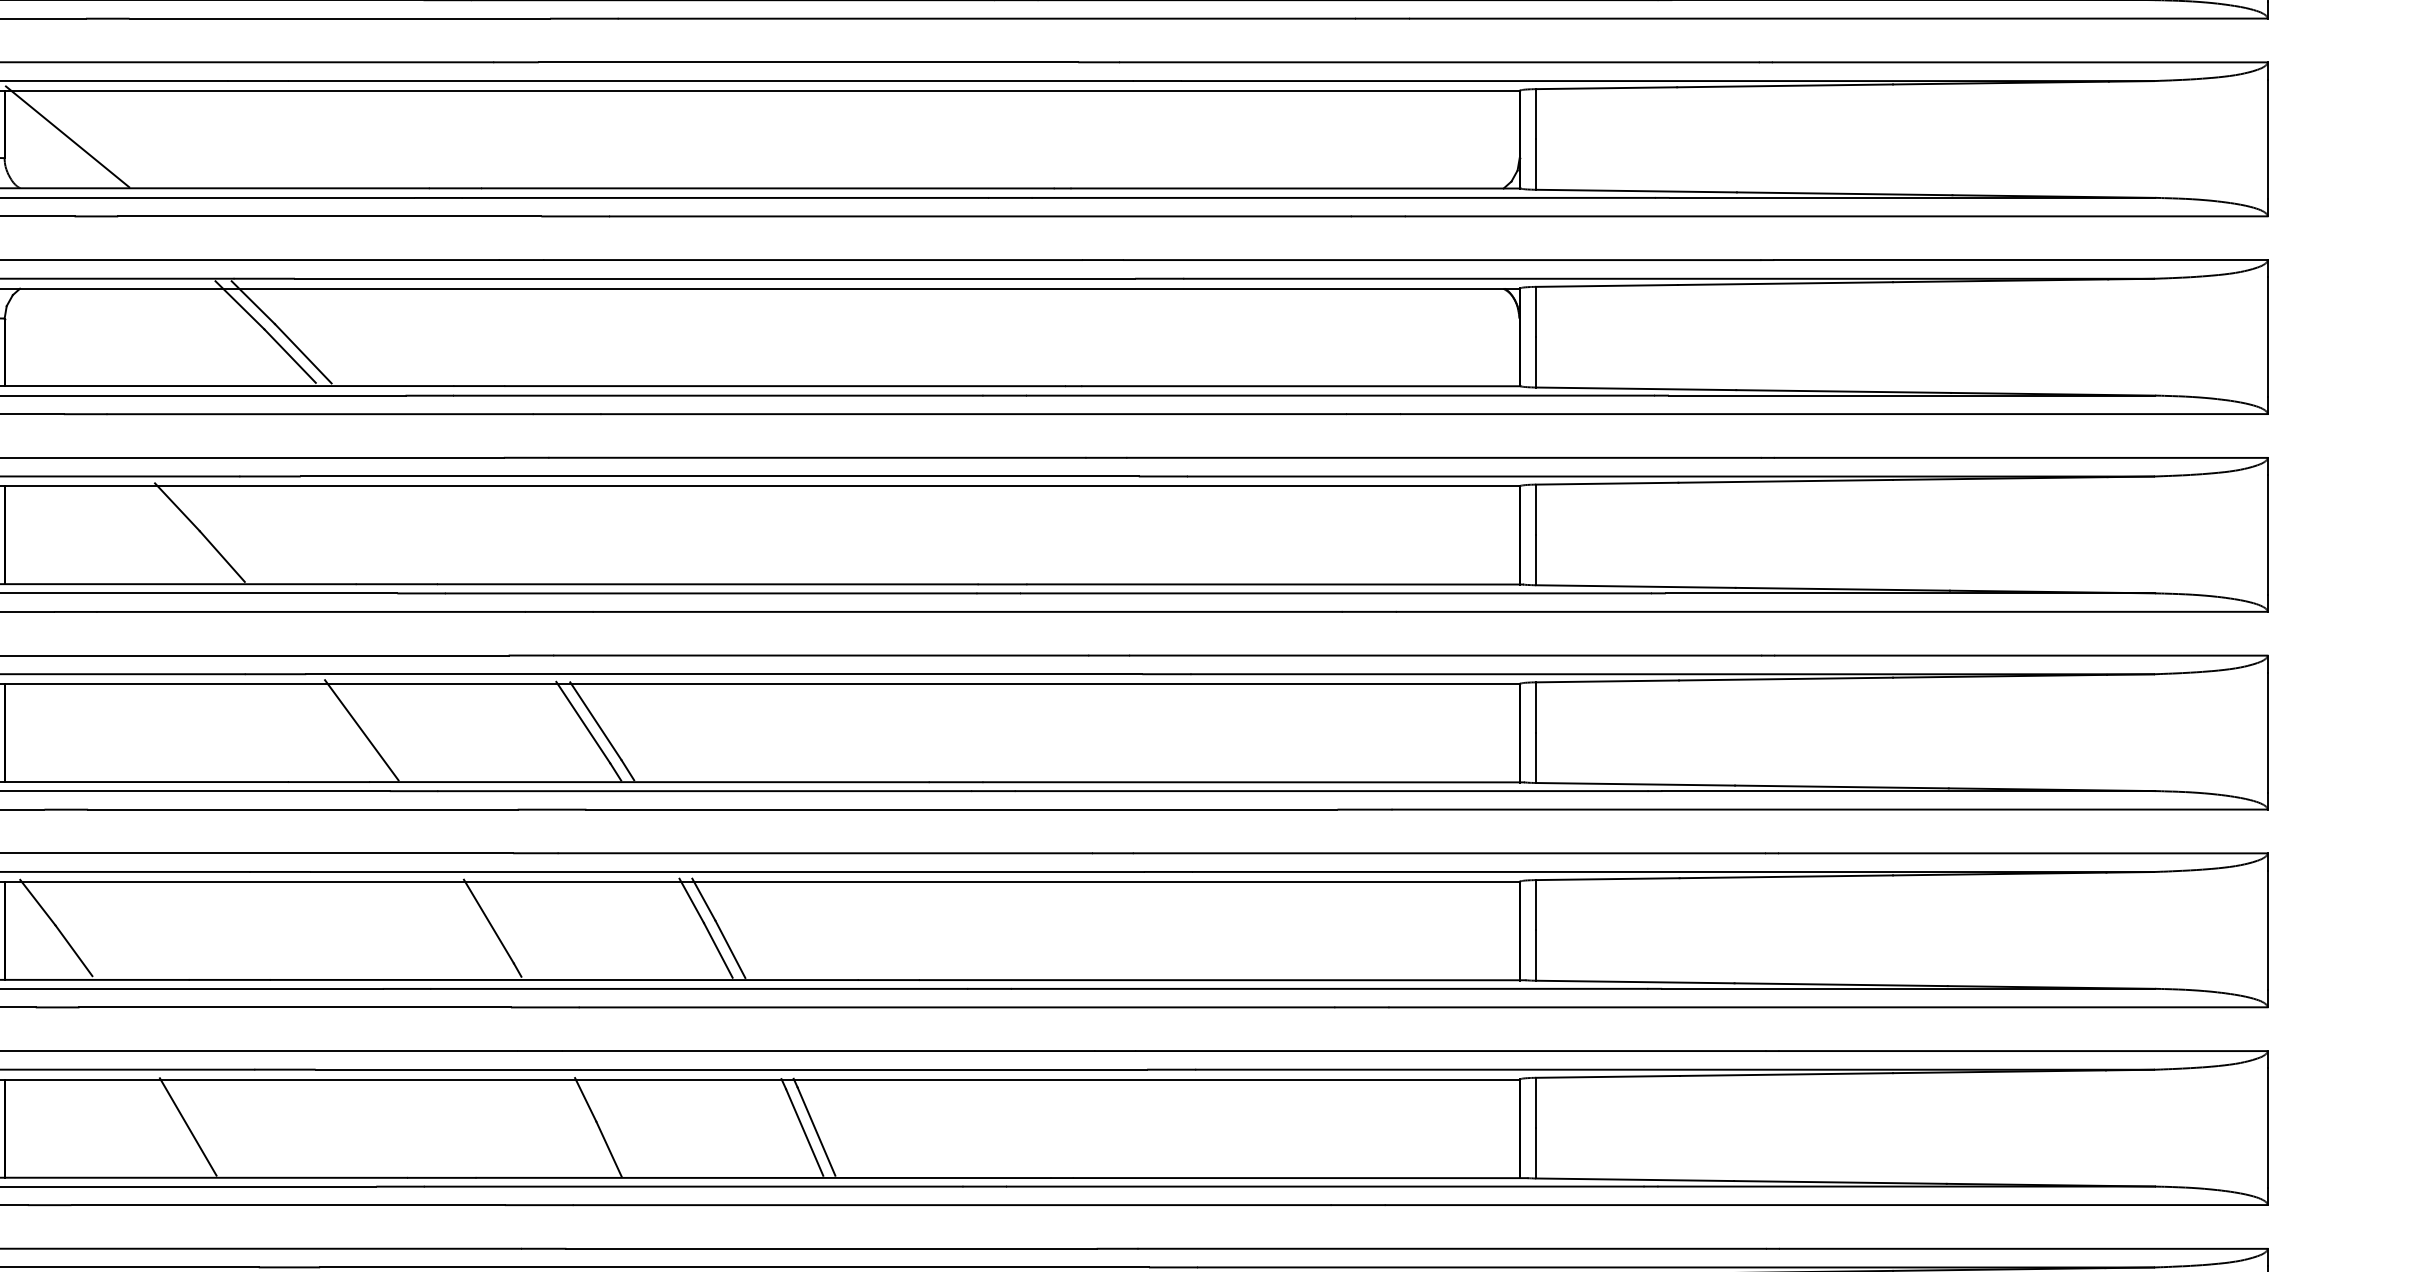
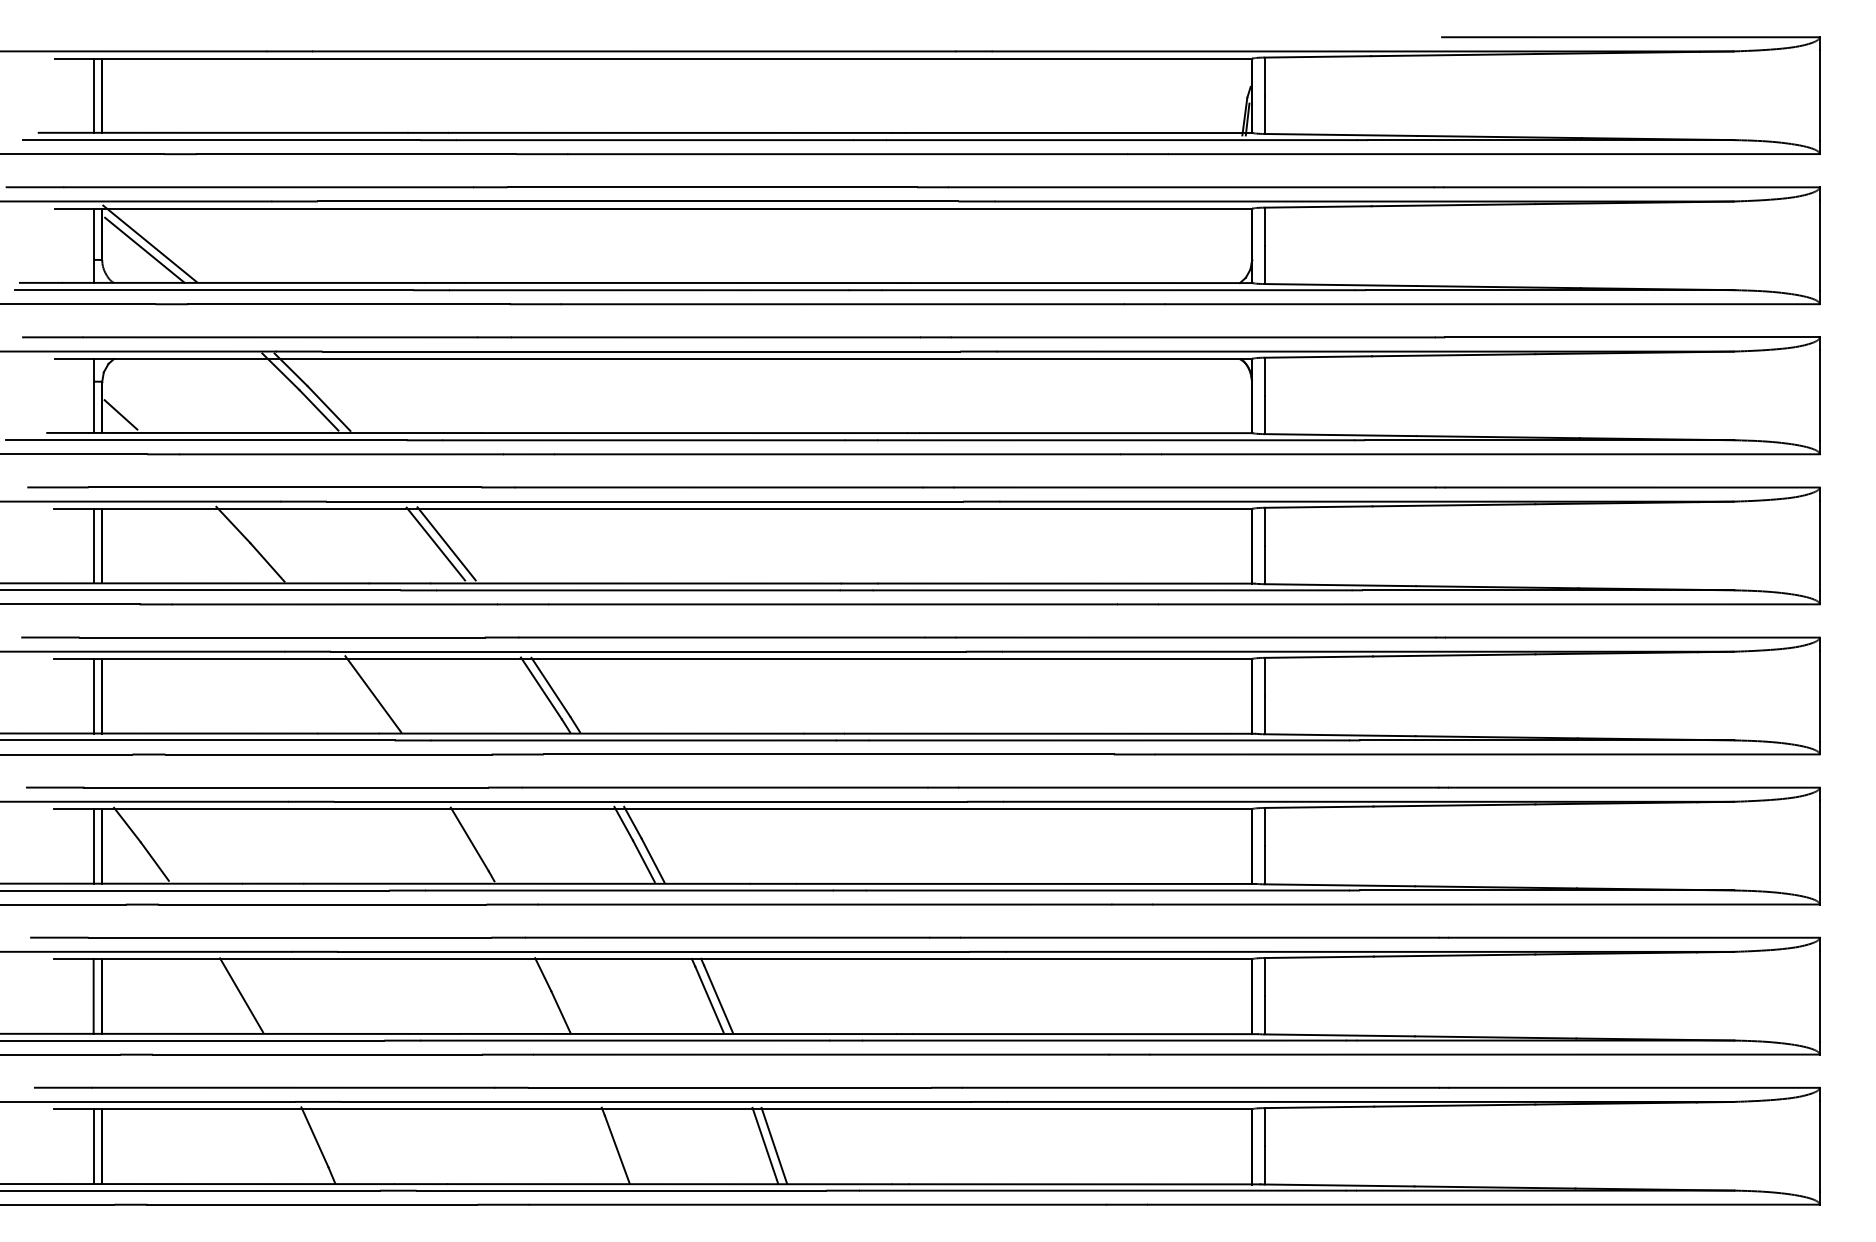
line: (60, 144) -> (144, 249), added
line: (28, 361) -> (120, 414), added
line: (443, 531) -> (435, 543), added
line: (458, 531) -> (446, 543), added

